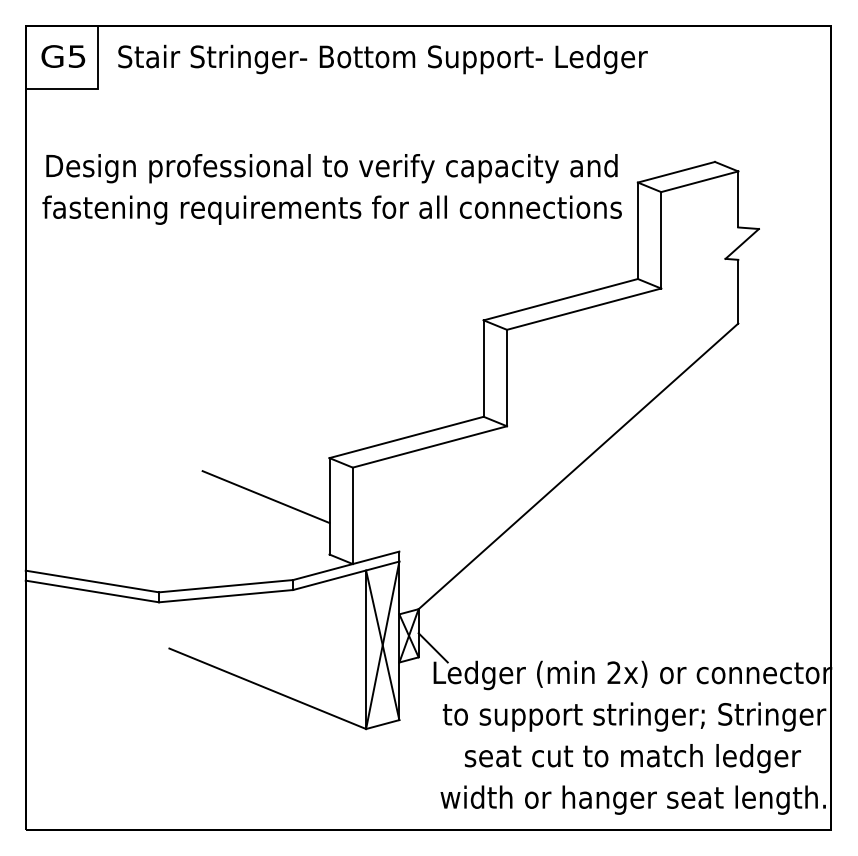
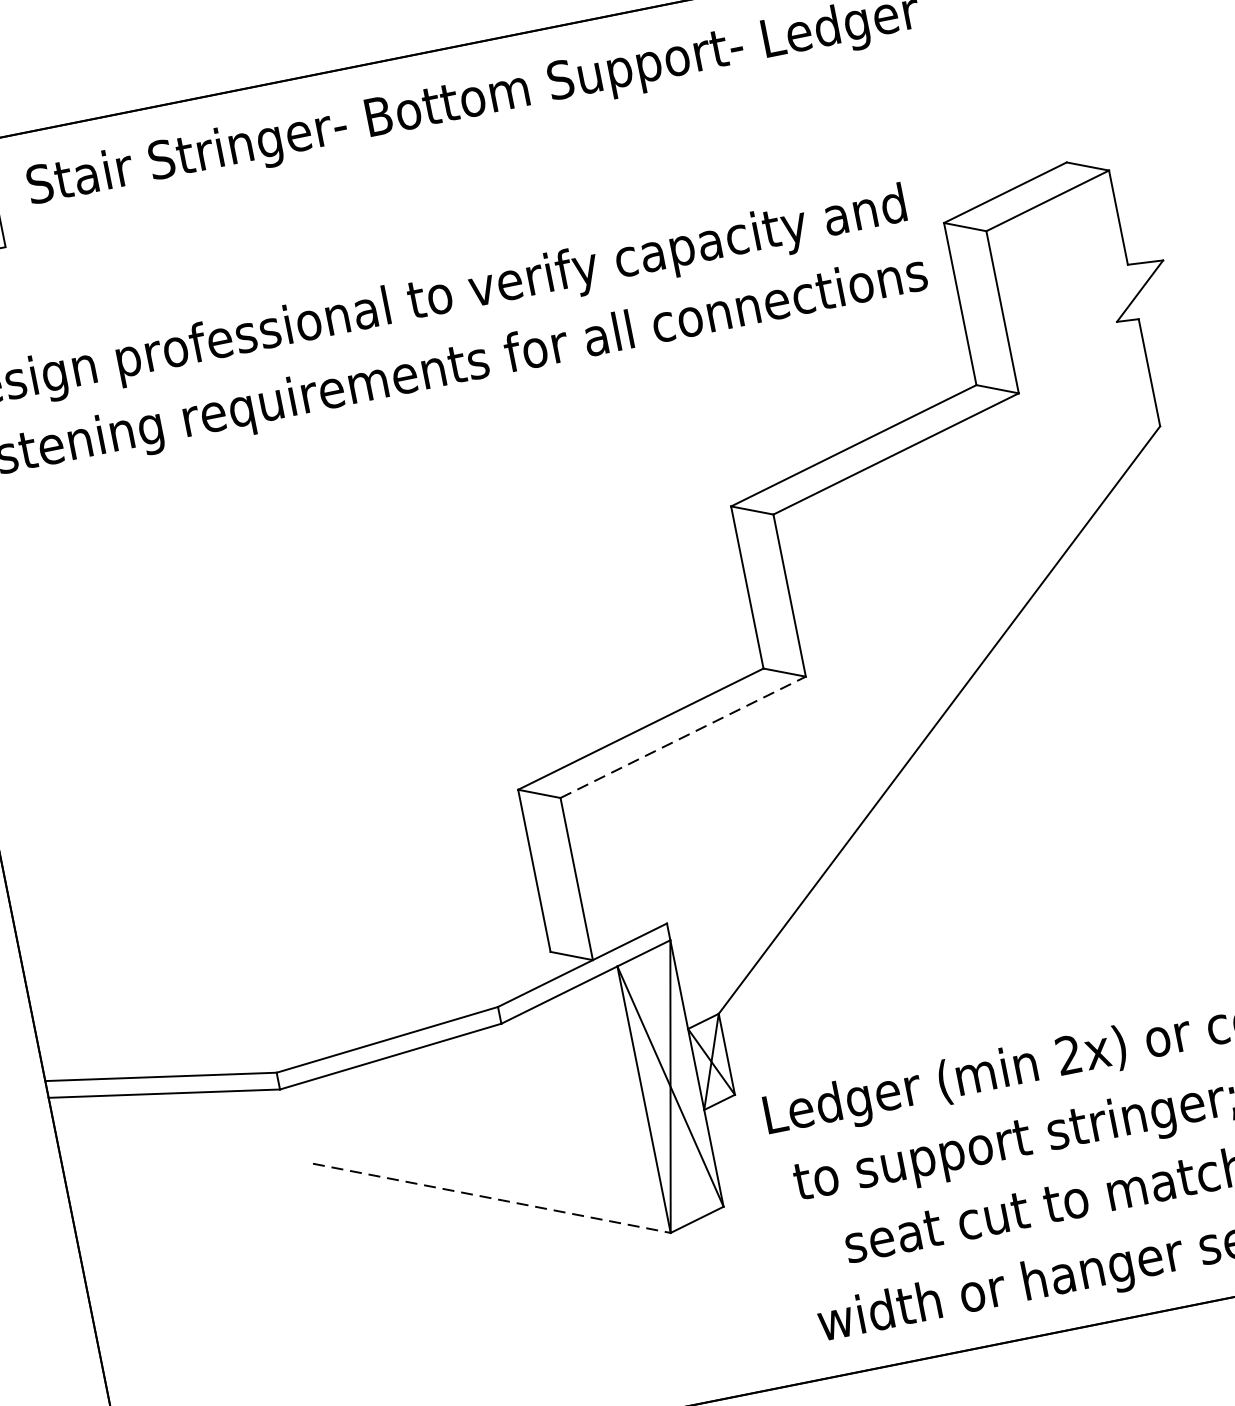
line: (429, 446) -> (682, 736), solid -> dashed
line: (265, 497) -> (423, 877), removed
line: (432, 647) -> (754, 1073), removed
line: (268, 688) -> (492, 1197), solid -> dashed

